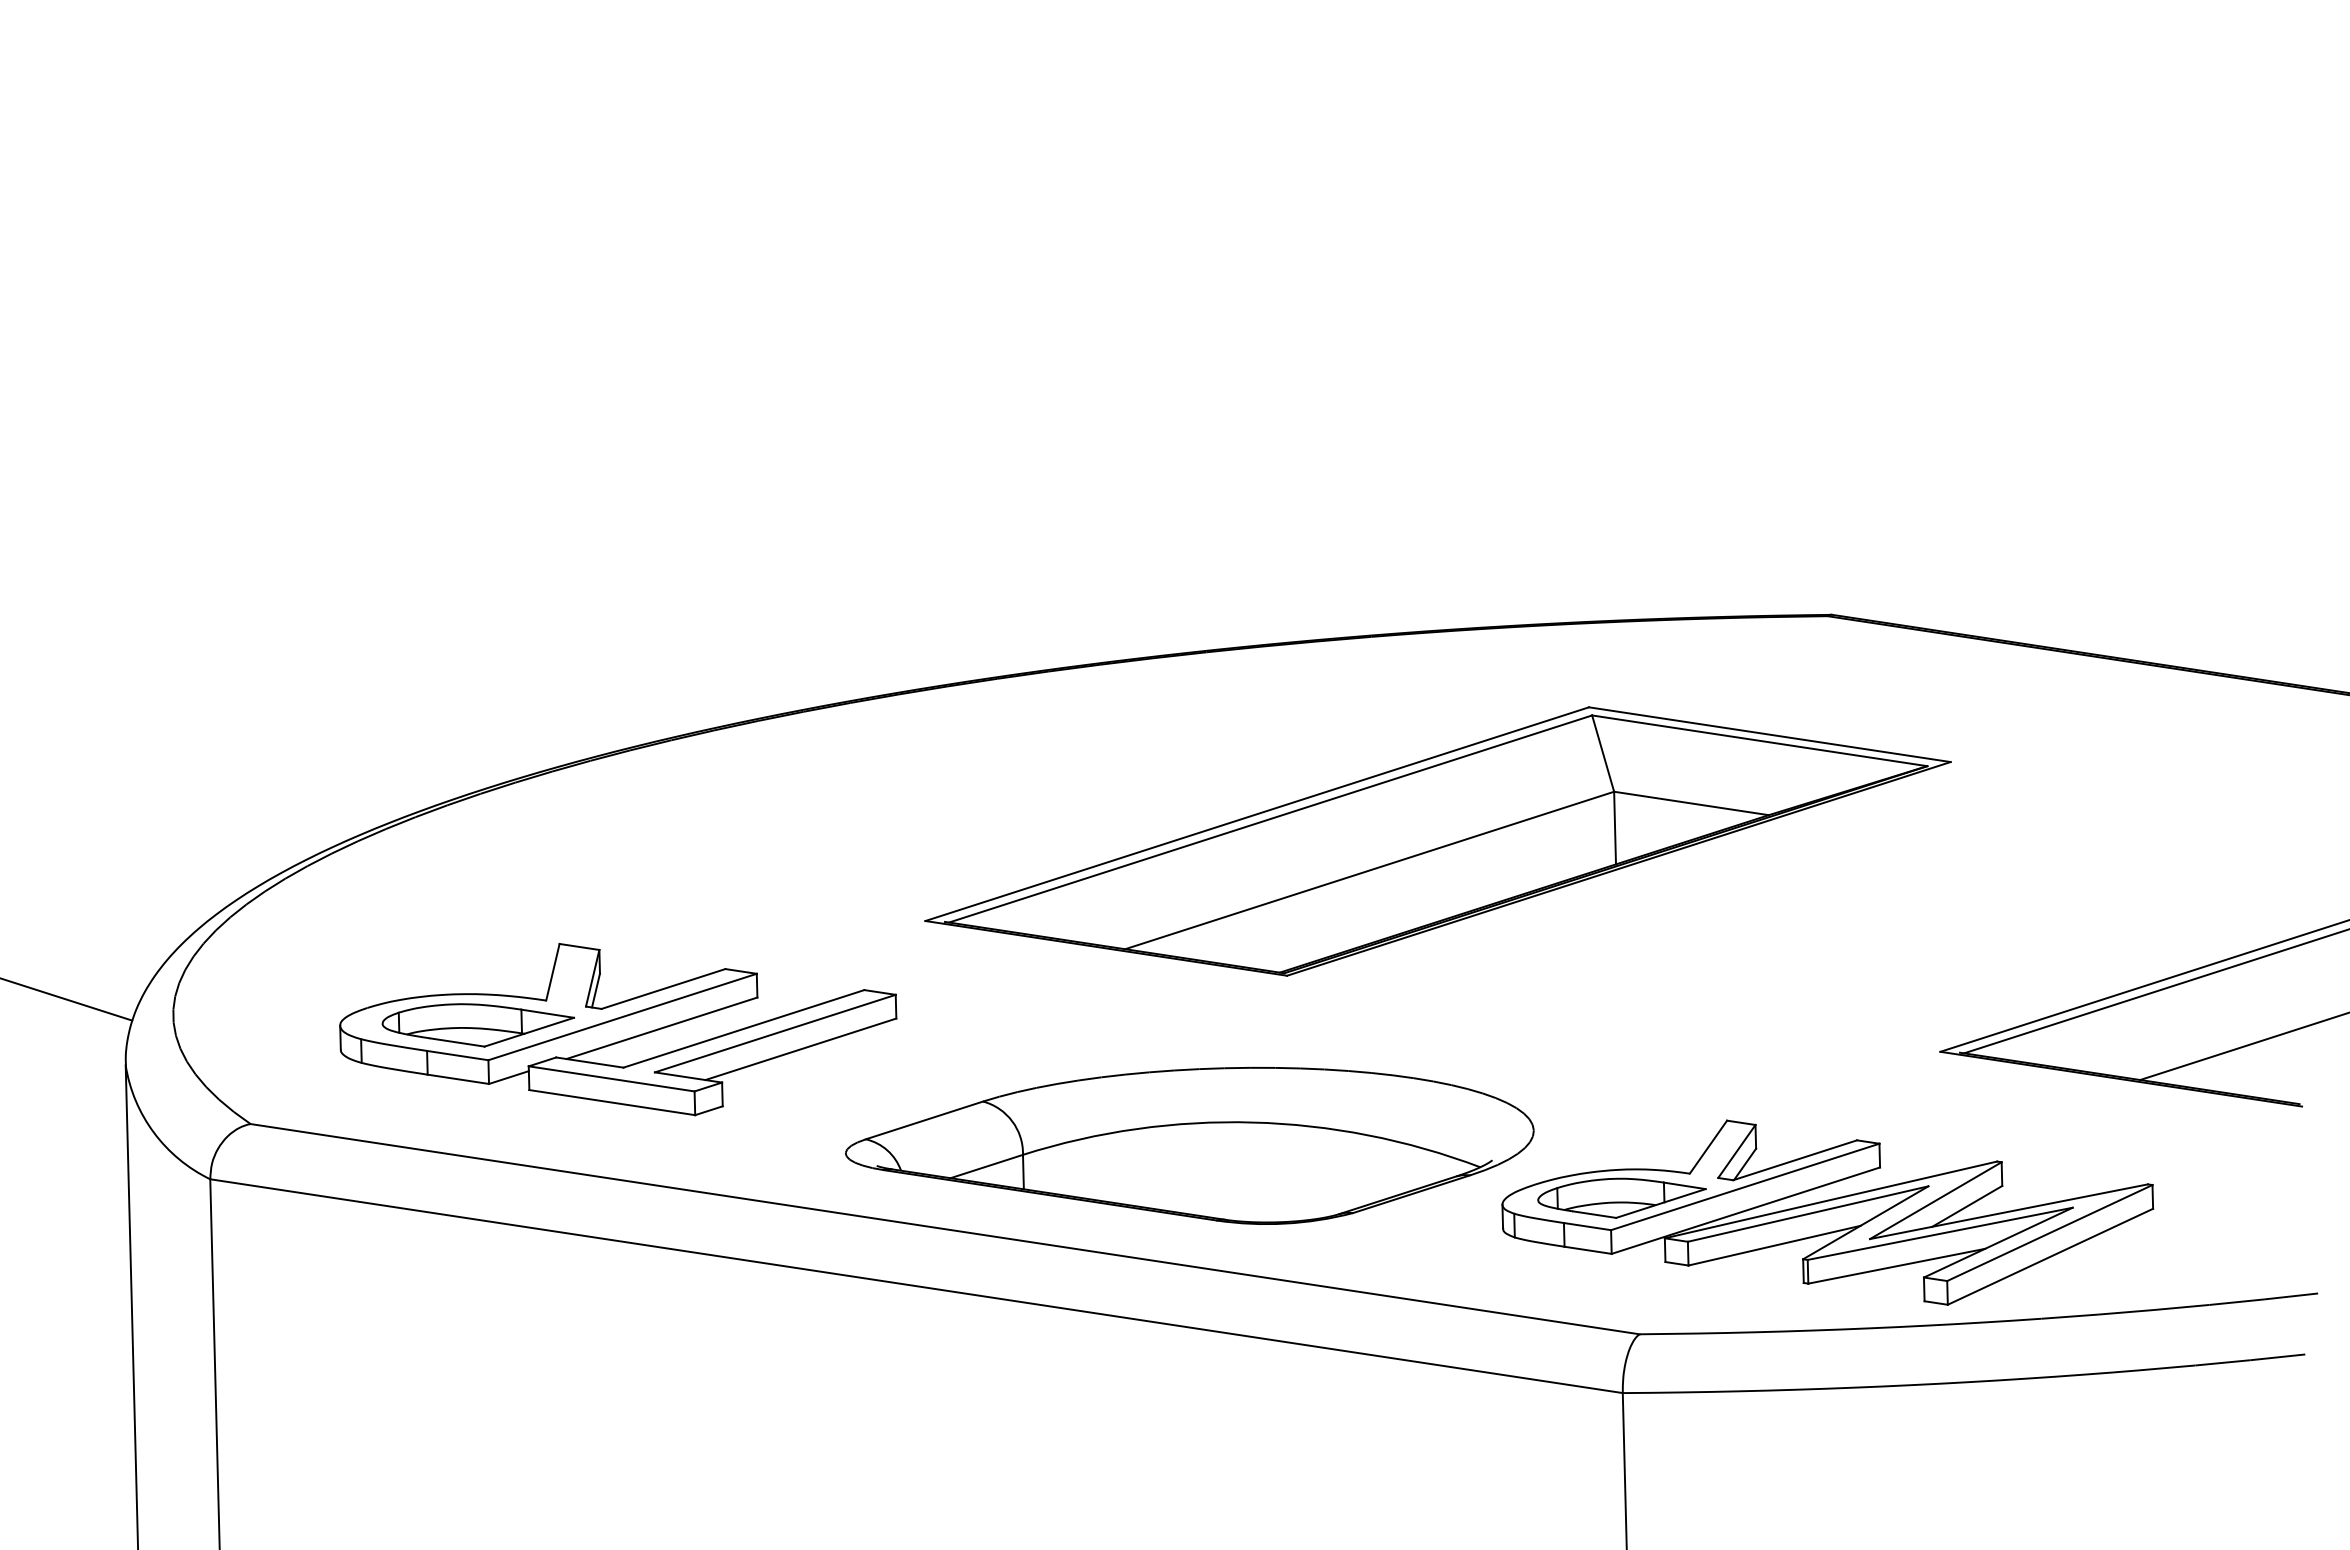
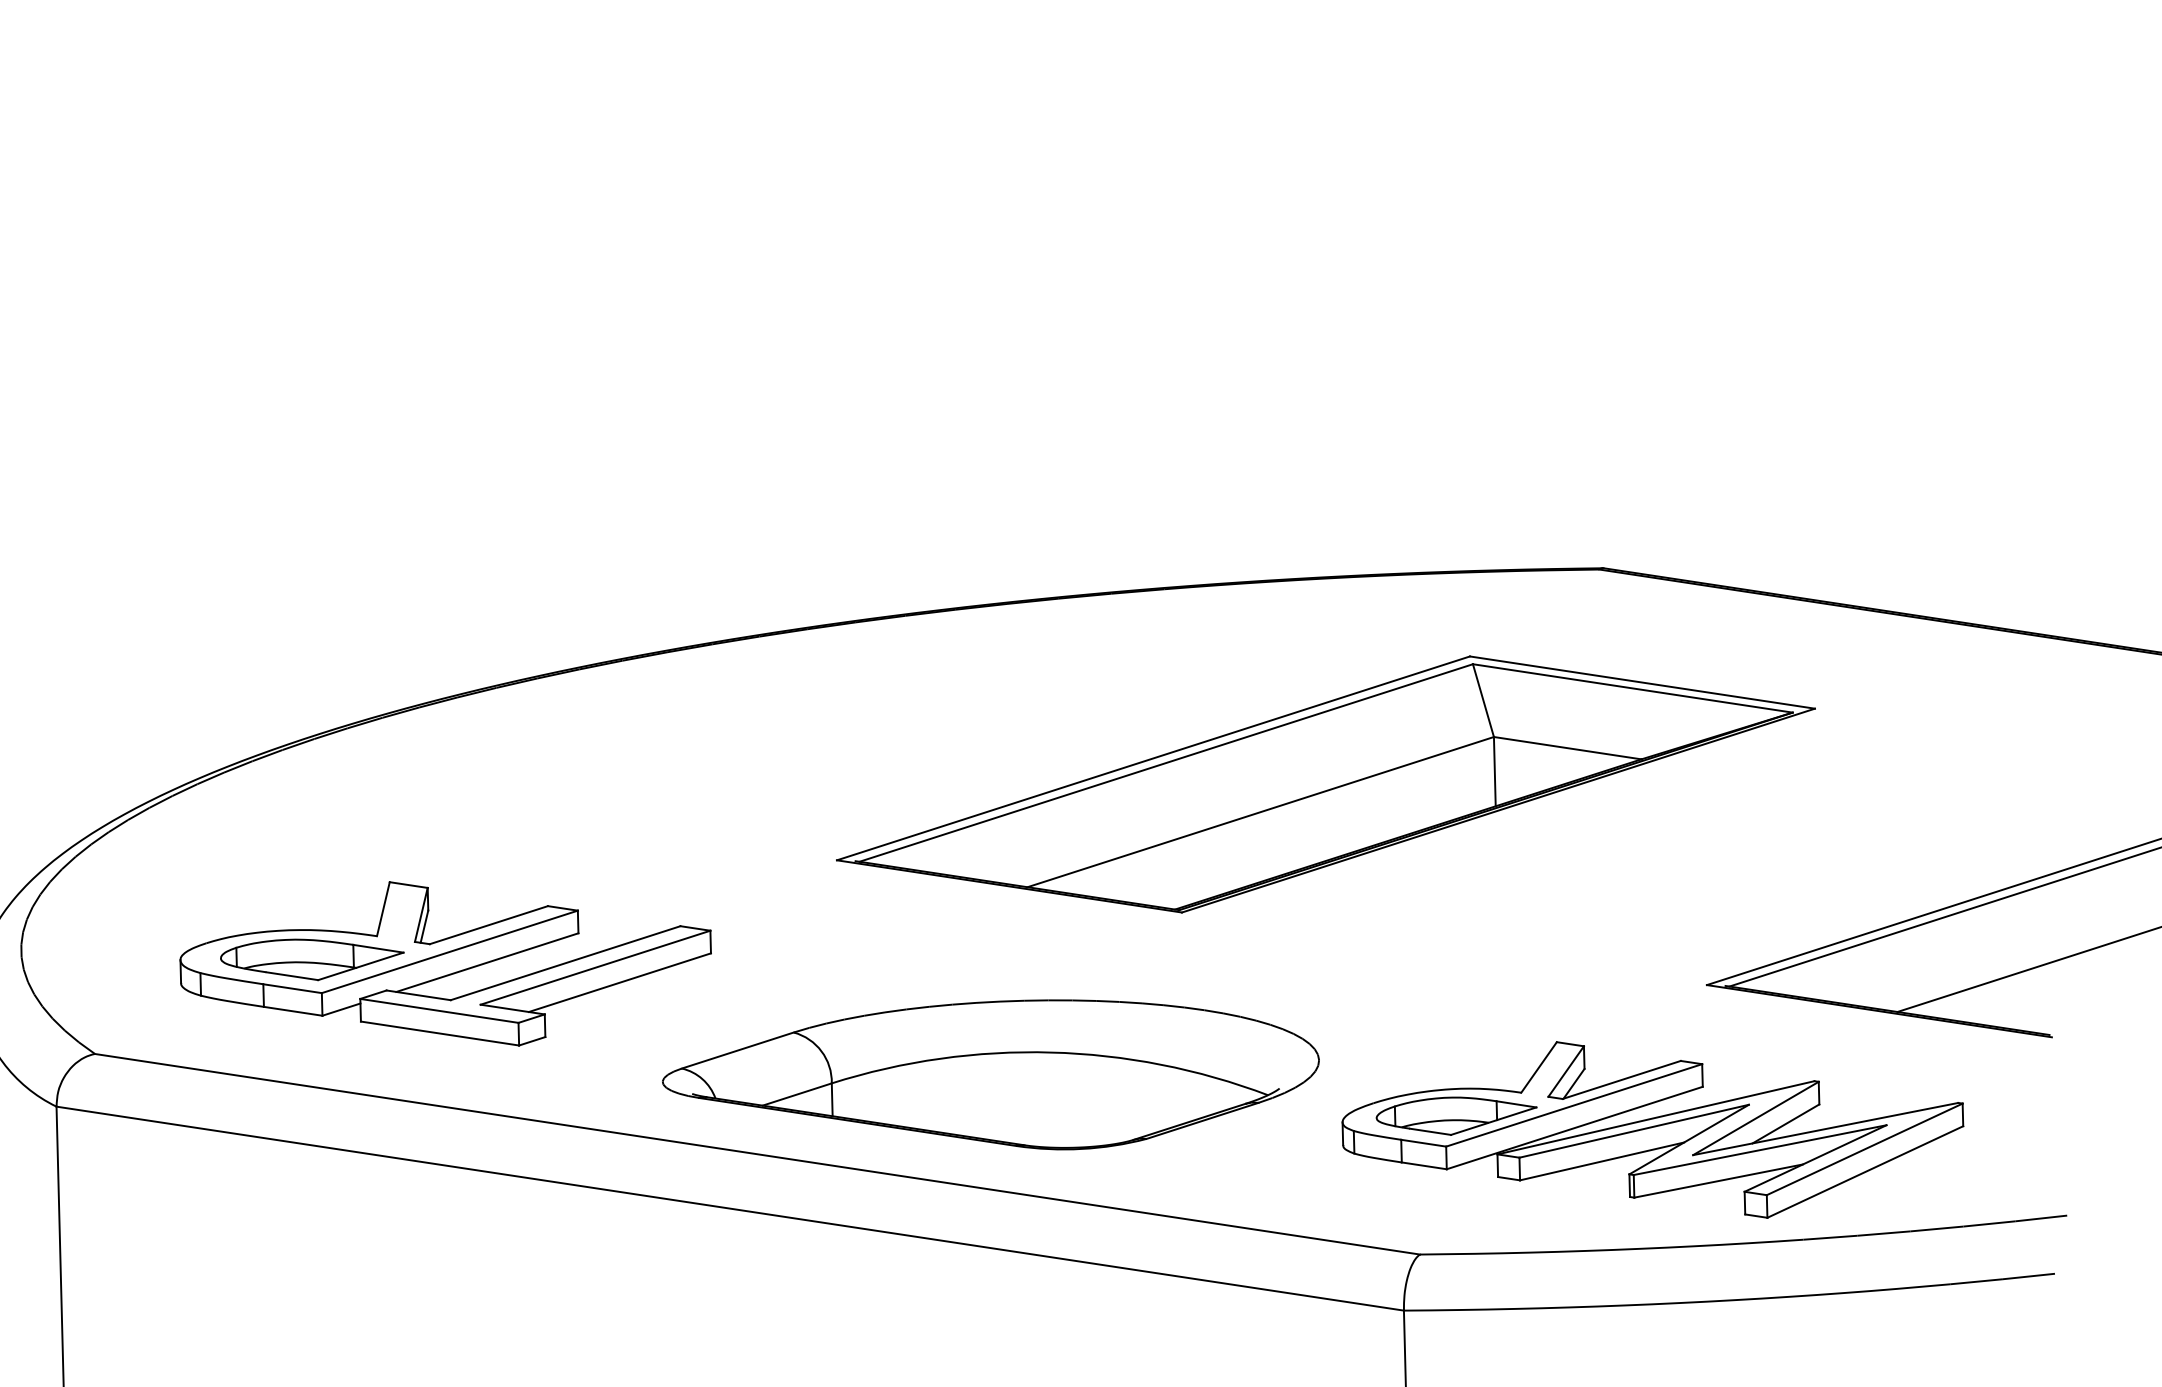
part: (1437, 841) -> (1325, 784), moved
part: (1827, 1212) -> (1652, 1129), moved

